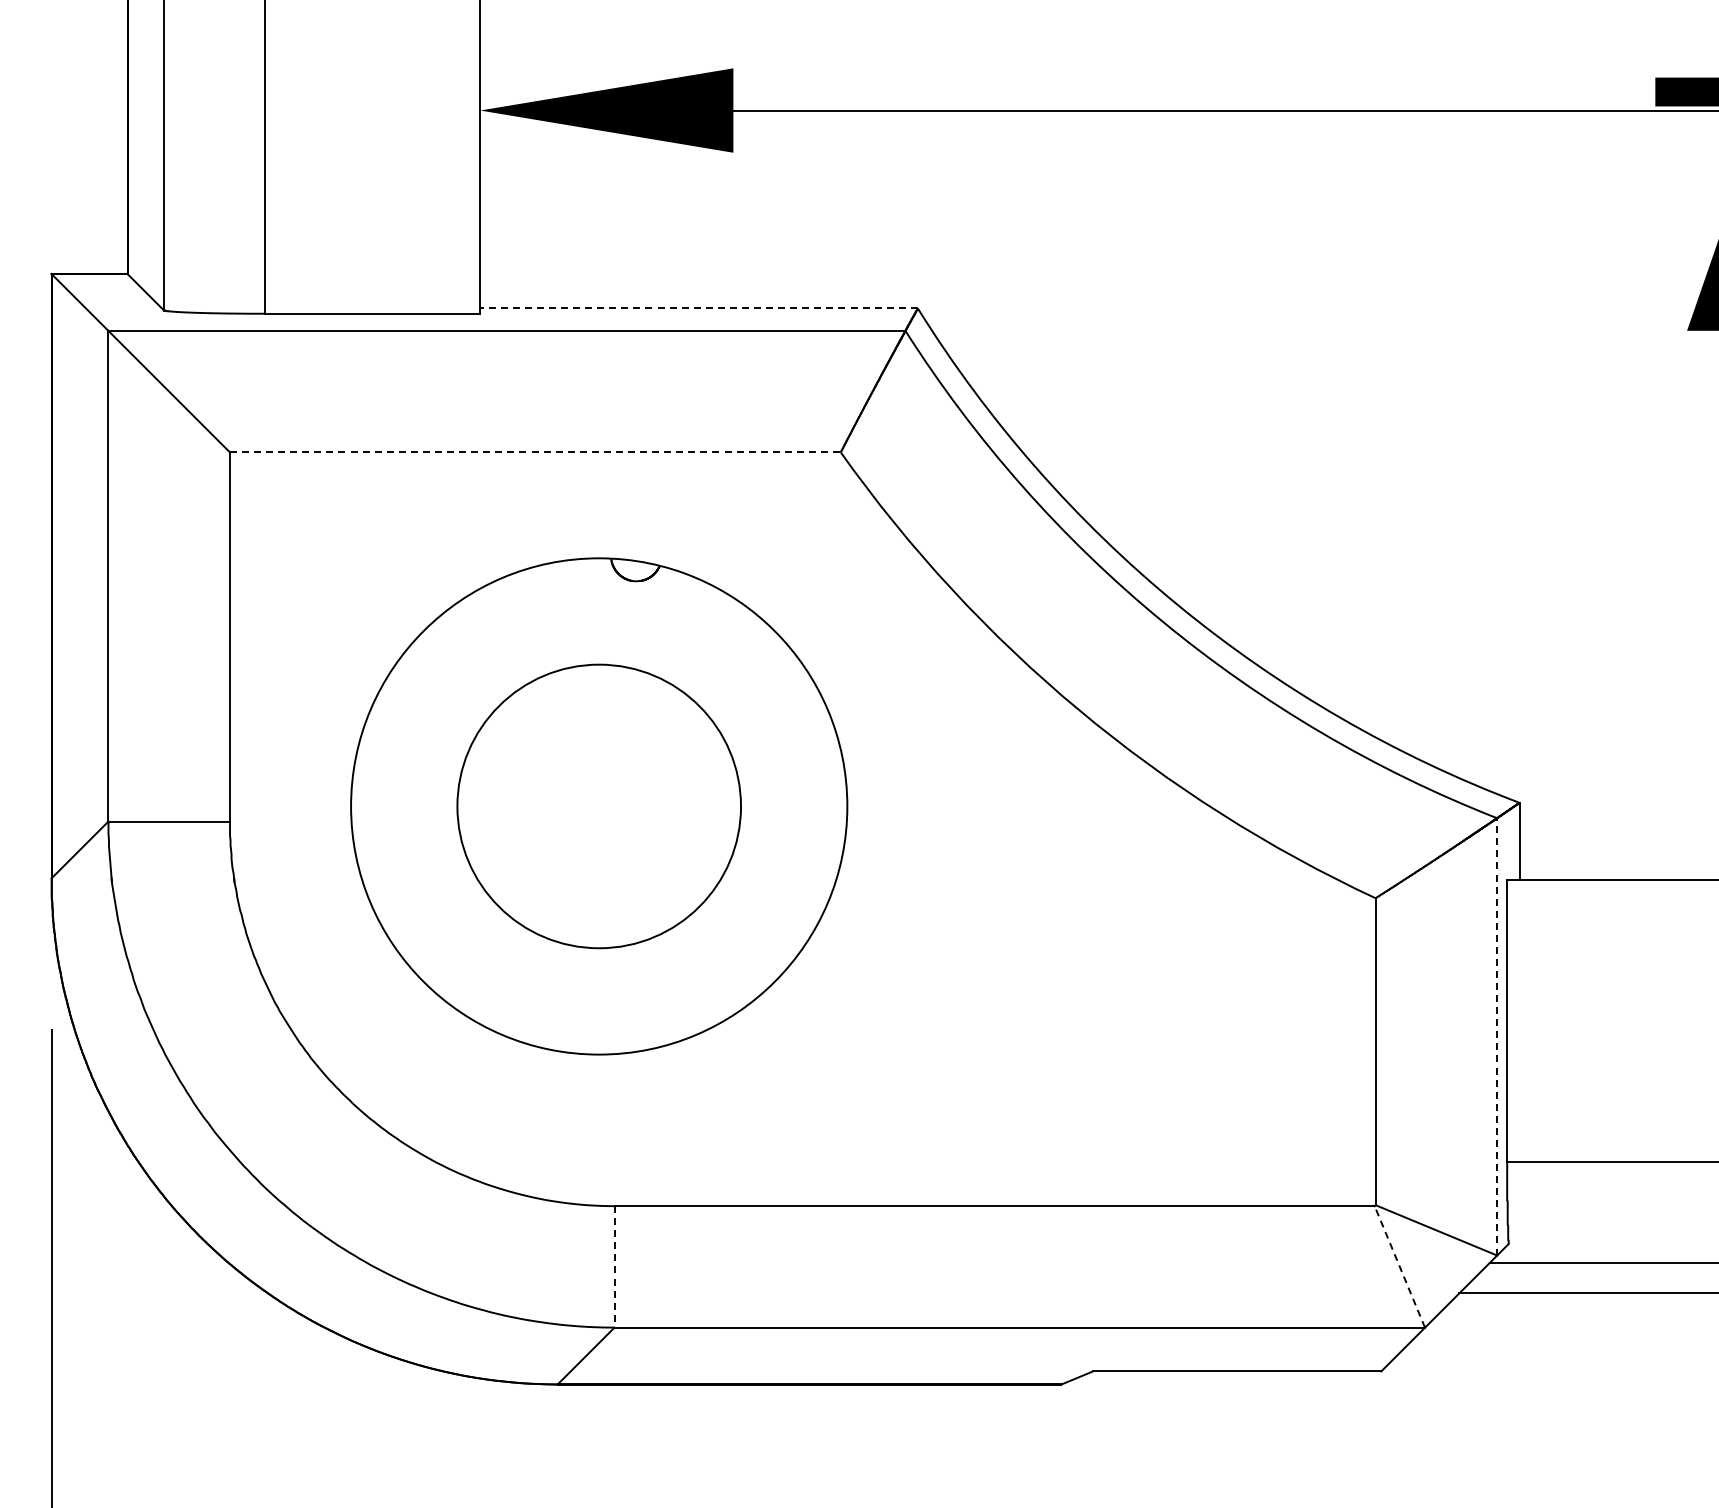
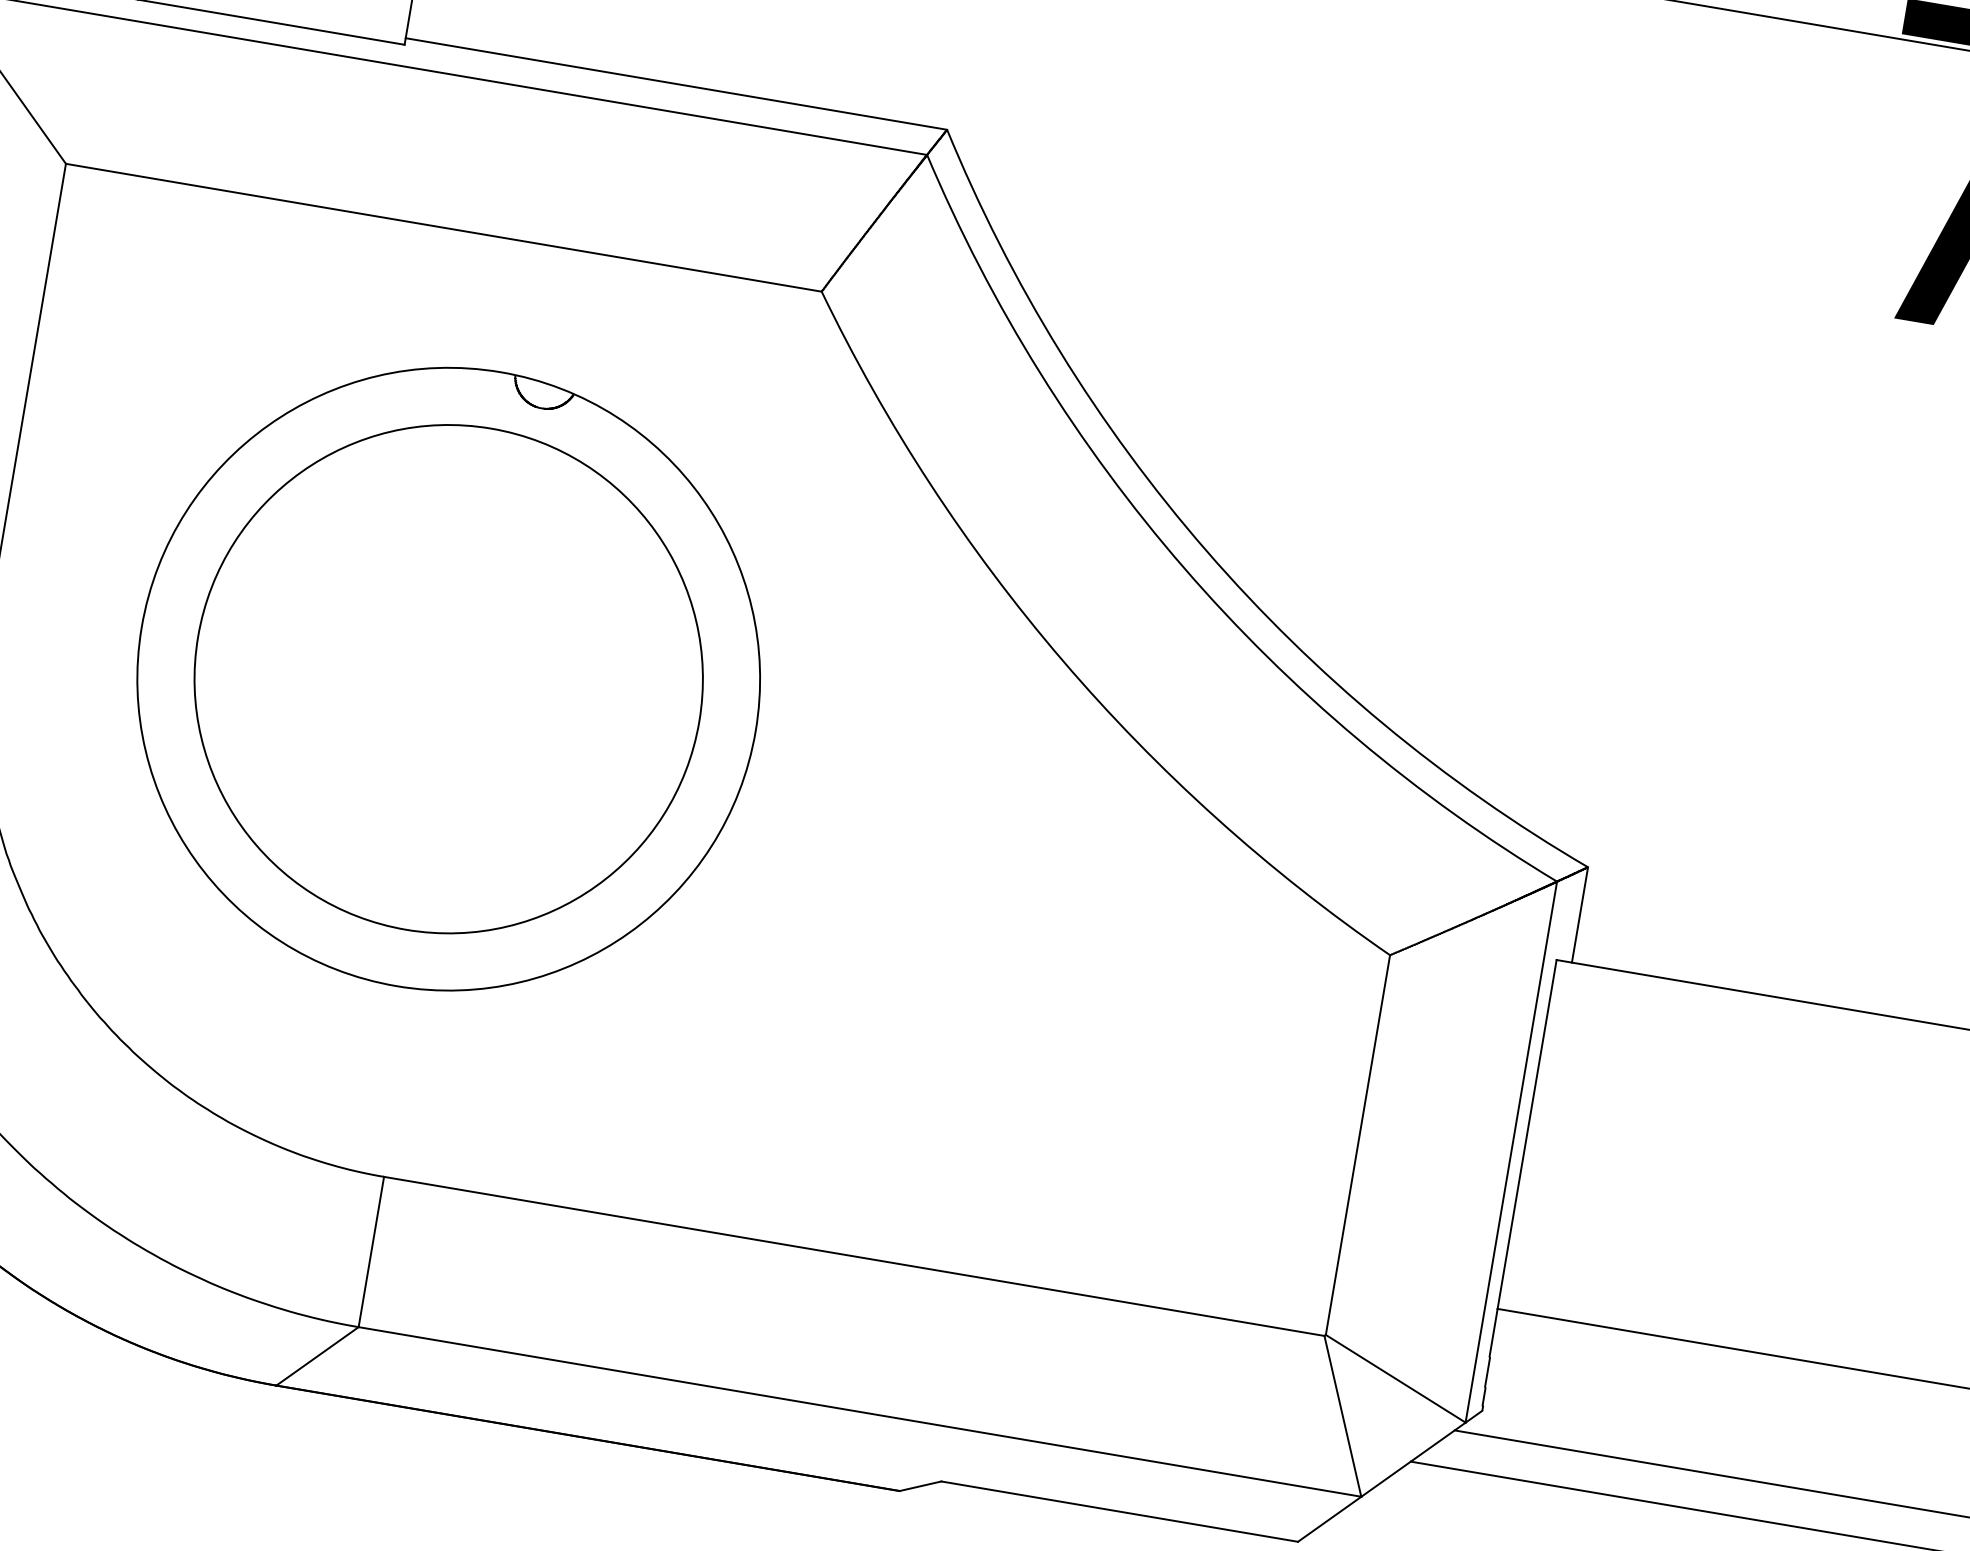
line: (699, 308) -> (677, 84), dashed -> solid
line: (535, 452) -> (443, 227), dashed -> solid
circle: (598, 806) -> (447, 679), size x1.43
line: (1497, 1036) -> (1511, 1151), dashed -> solid
line: (614, 1266) -> (371, 1251), dashed -> solid
line: (1399, 1266) -> (1342, 1415), dashed -> solid

